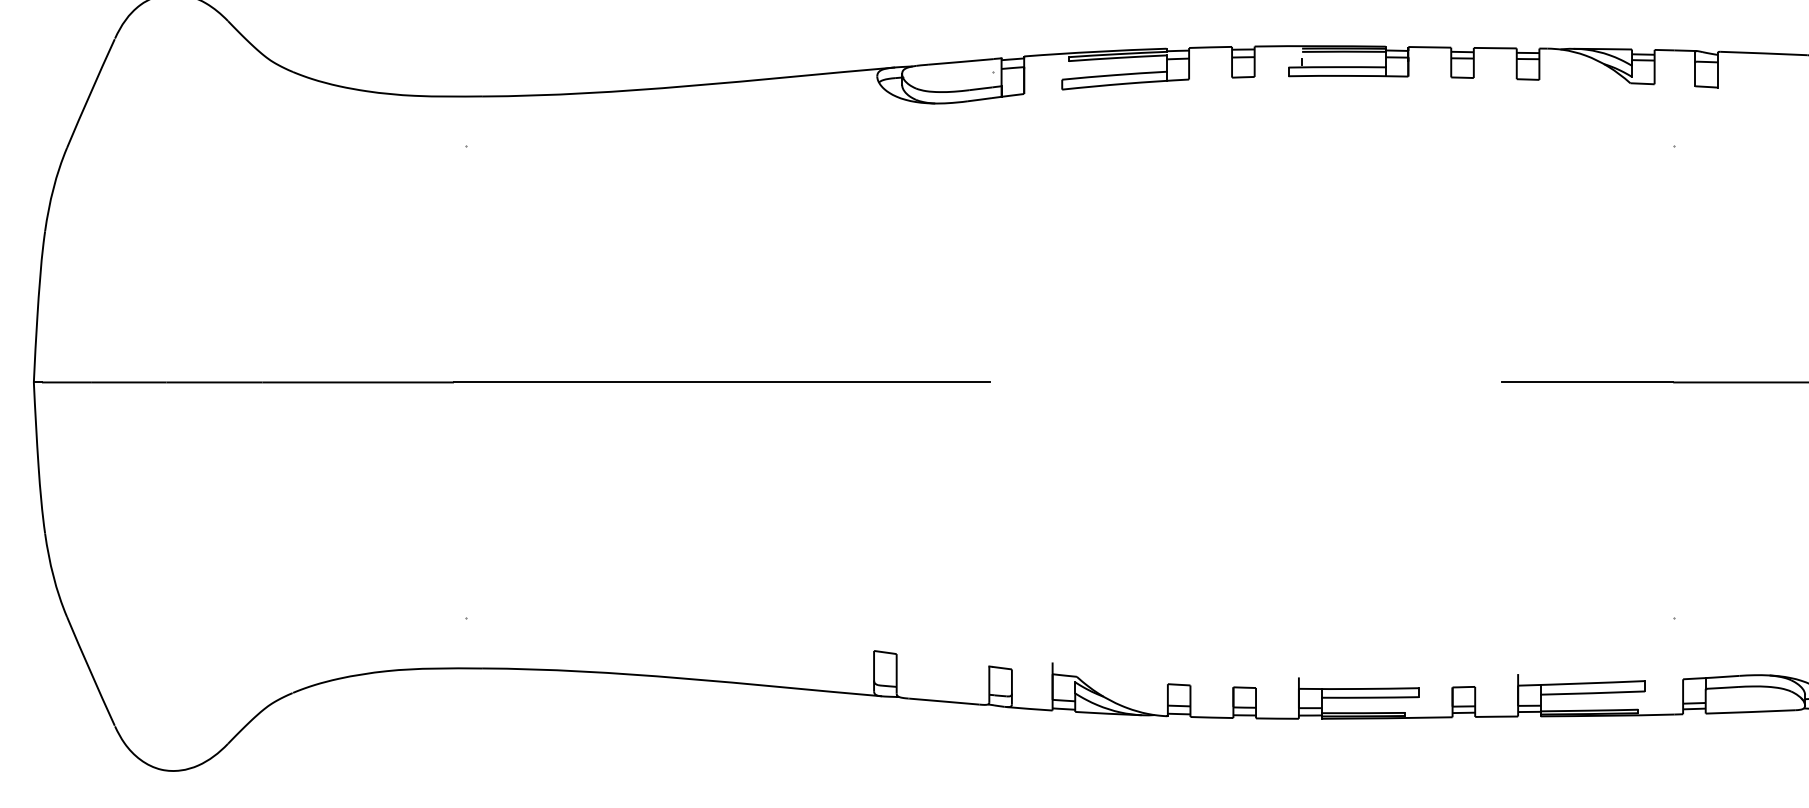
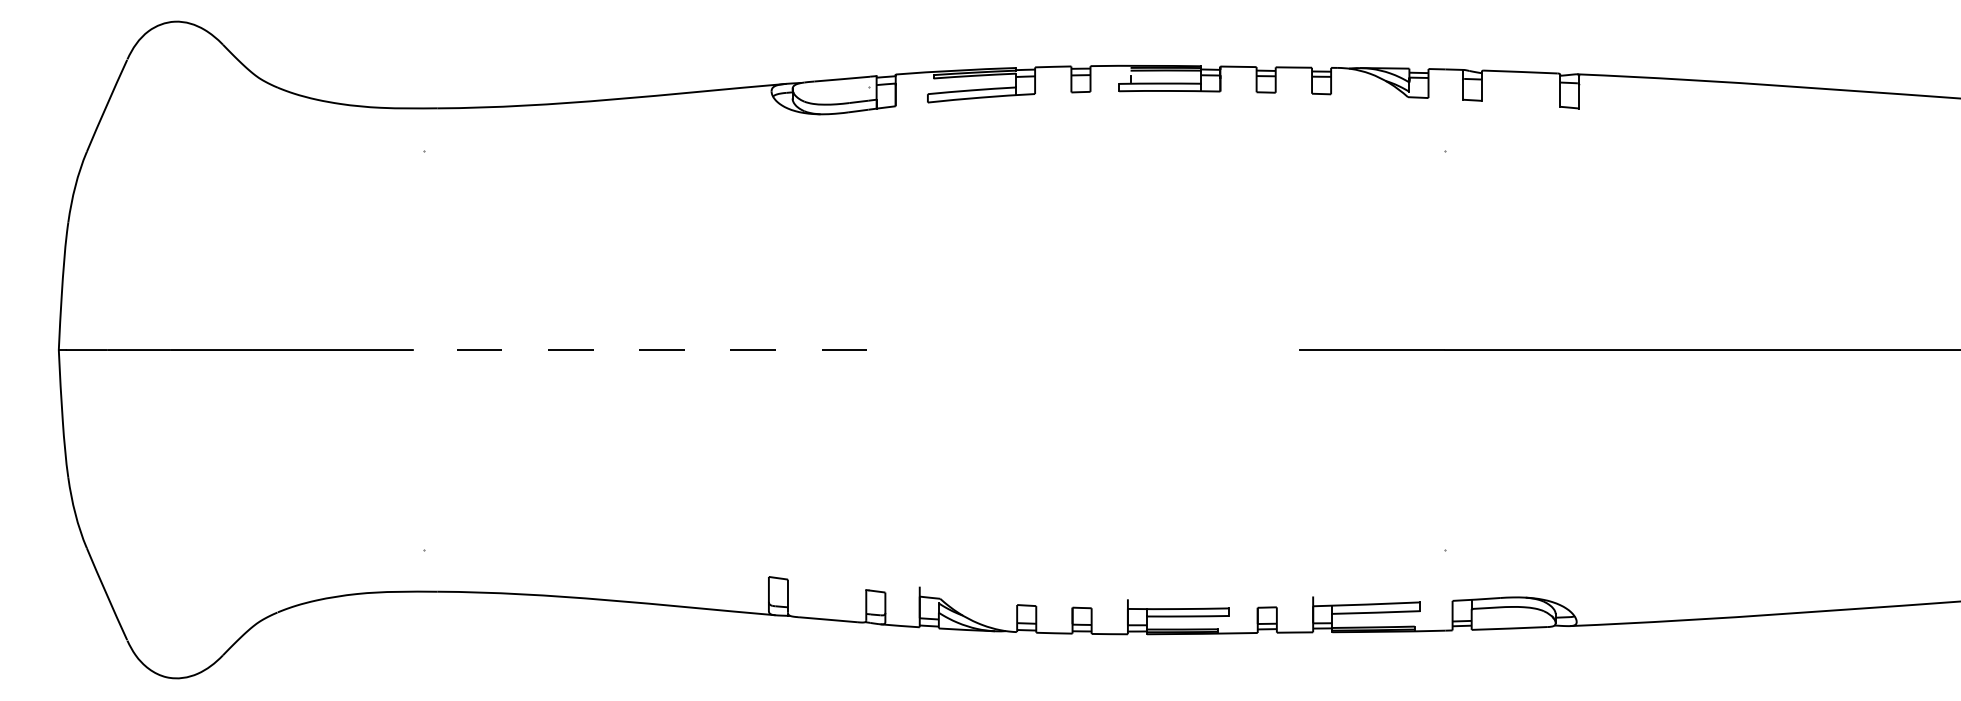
line: (722, 383) -> (640, 350), solid -> dashed

